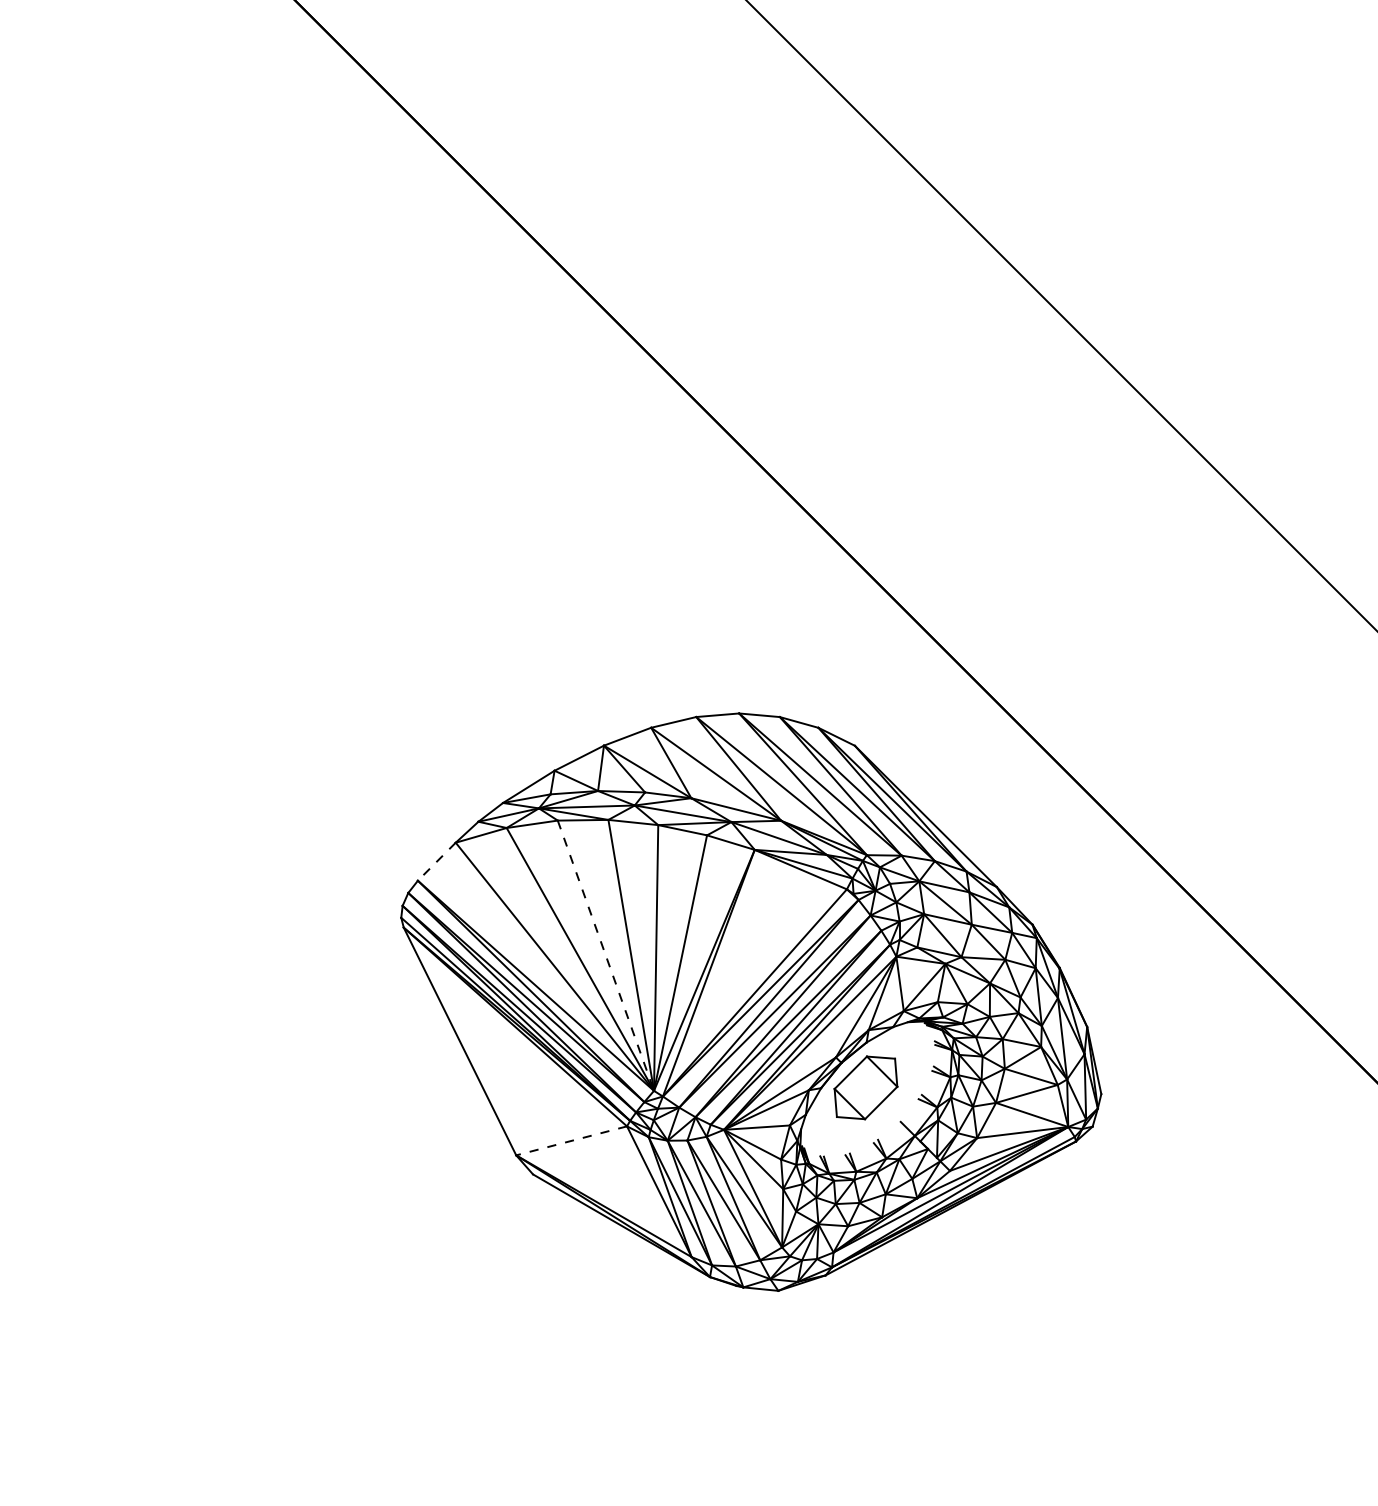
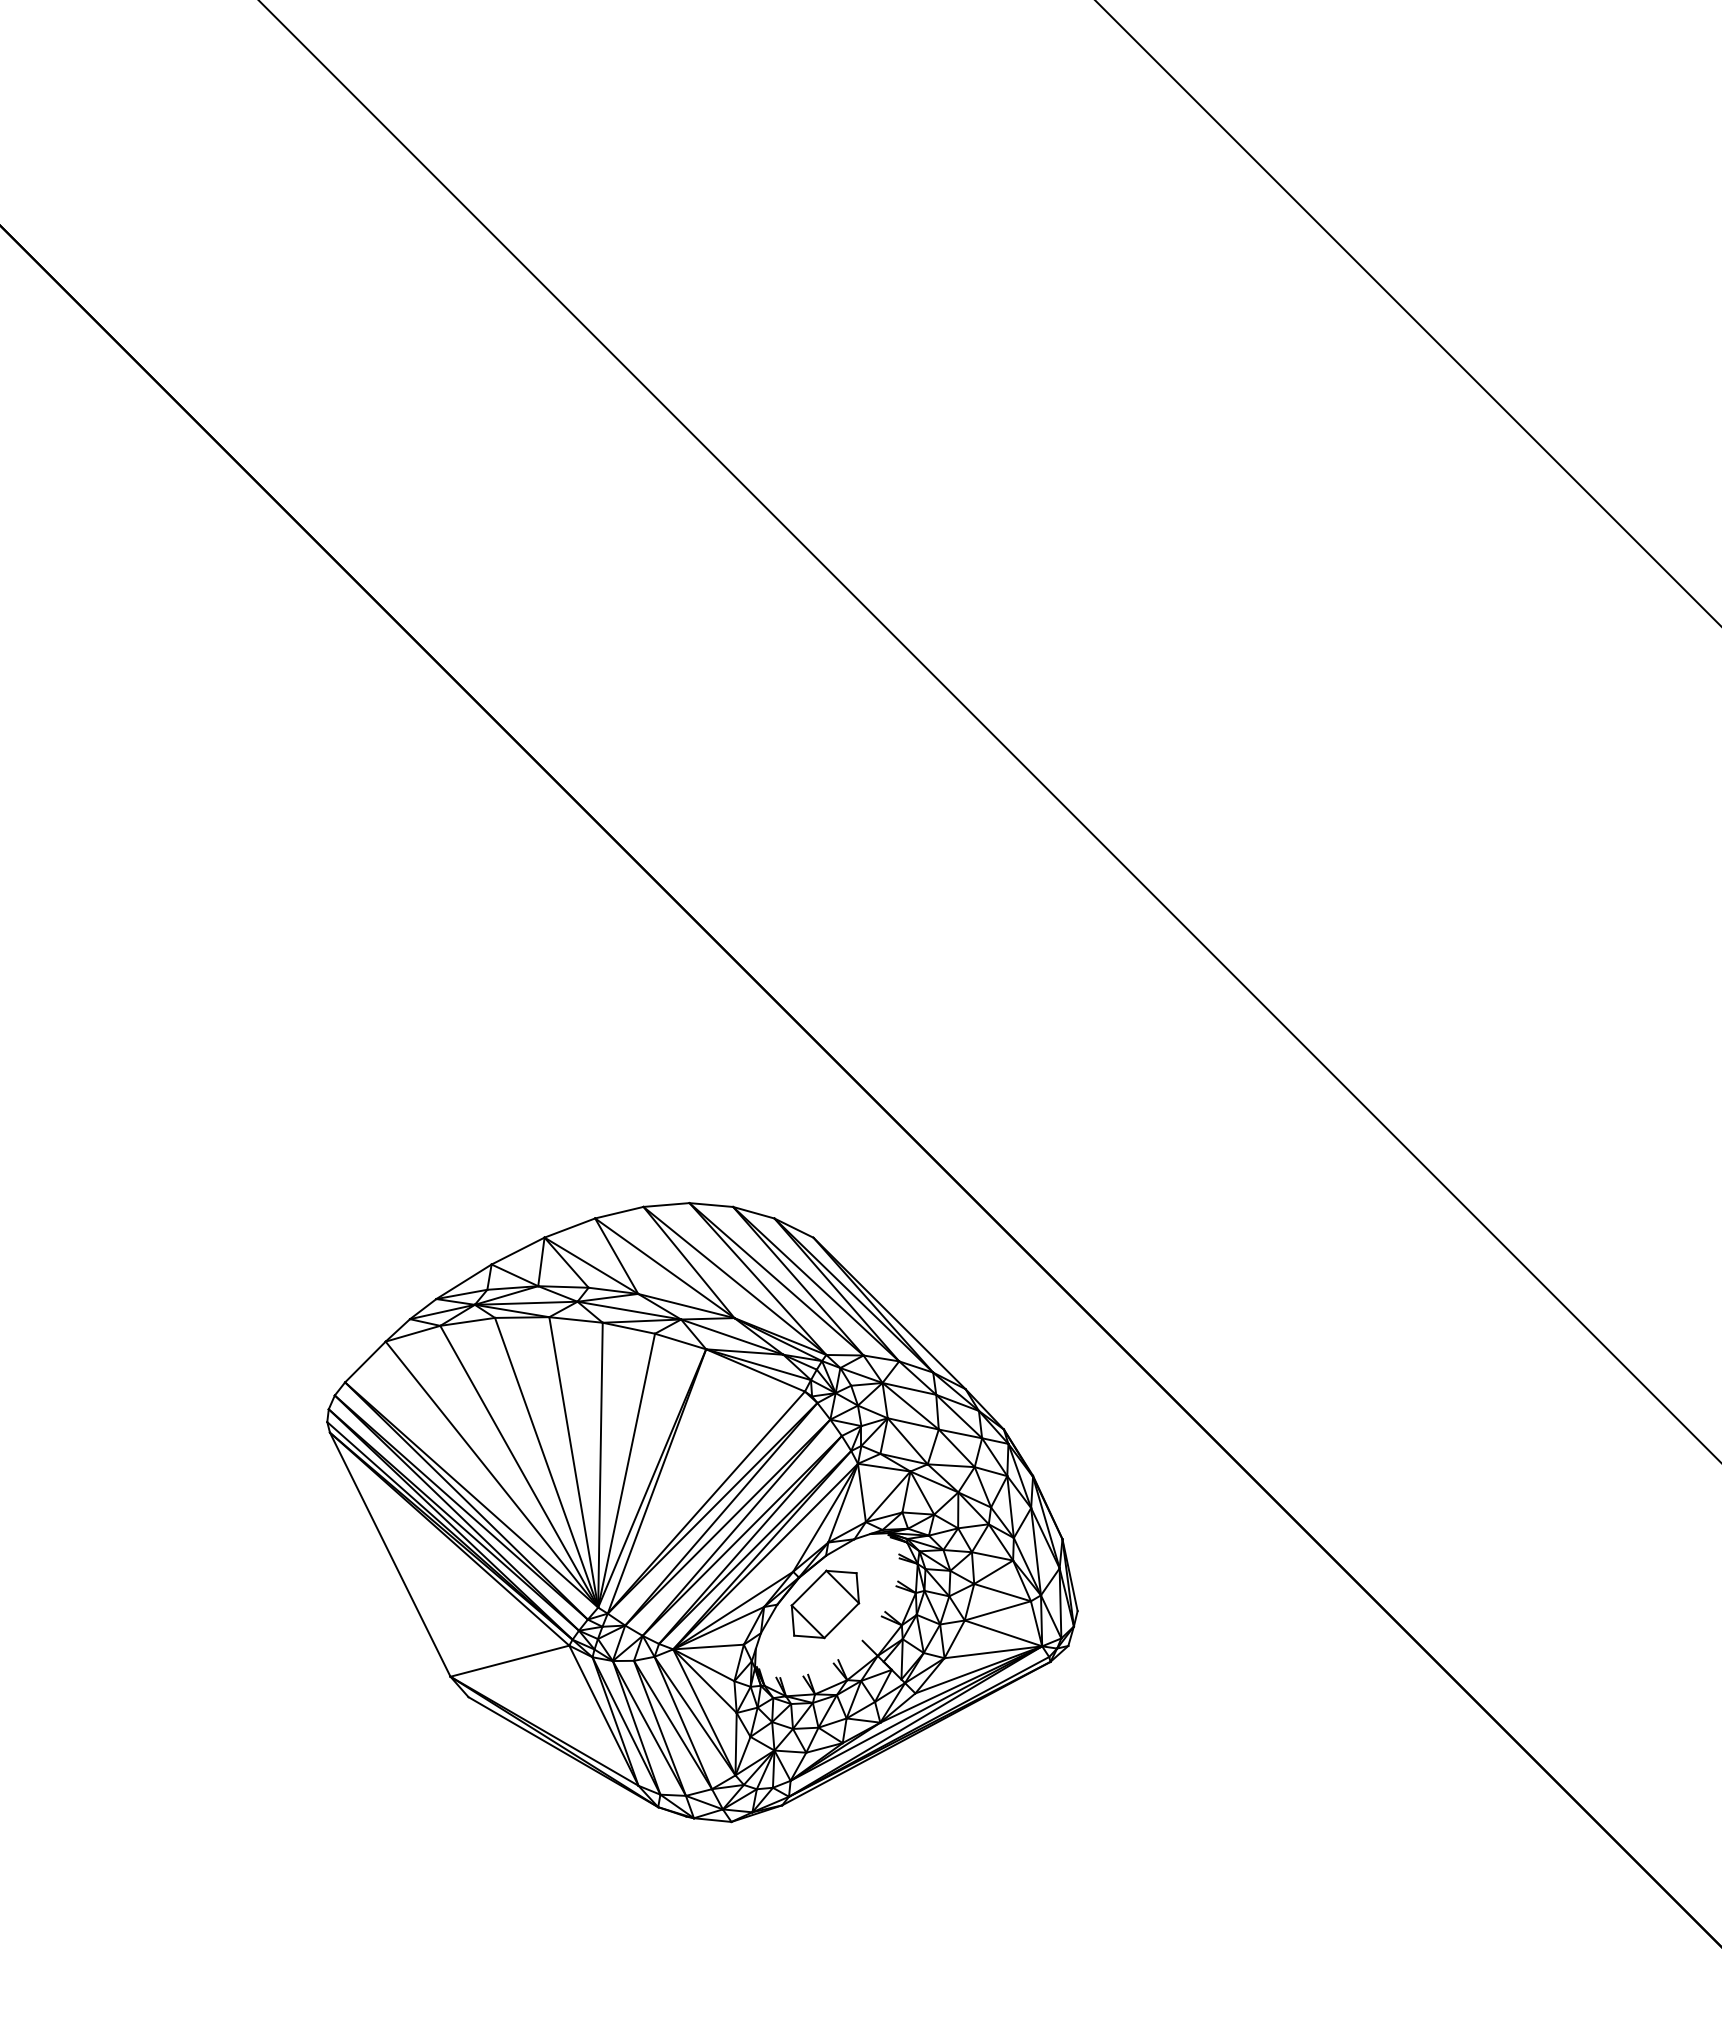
line: (436, 862) -> (365, 1362), dashed -> solid
line: (605, 955) -> (546, 1462), dashed -> solid
line: (571, 1141) -> (509, 1661), dashed -> solid

